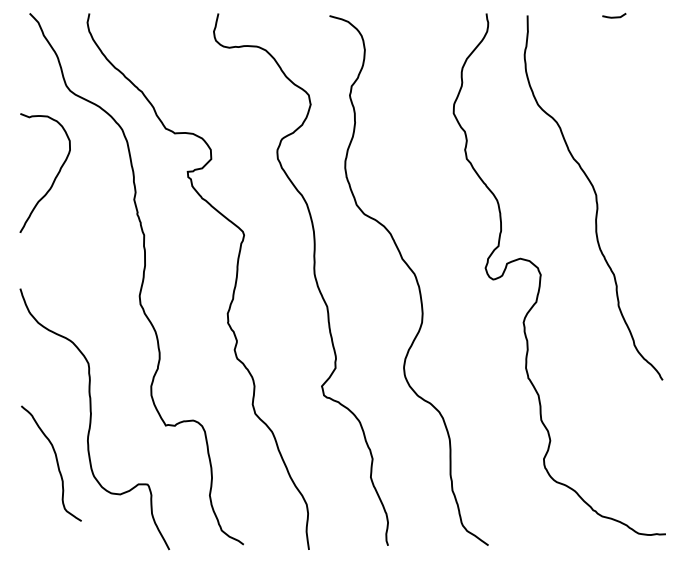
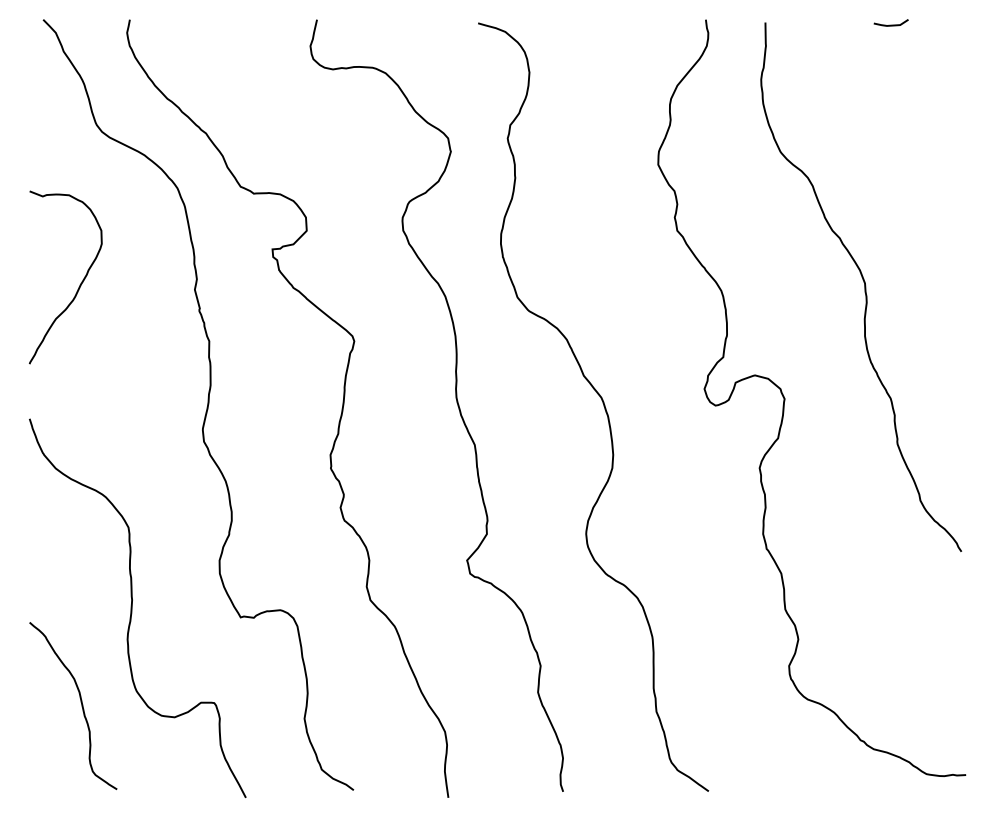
curve: (54, 178) -> (79, 285), moved
curve: (56, 463) -> (80, 705), moved

